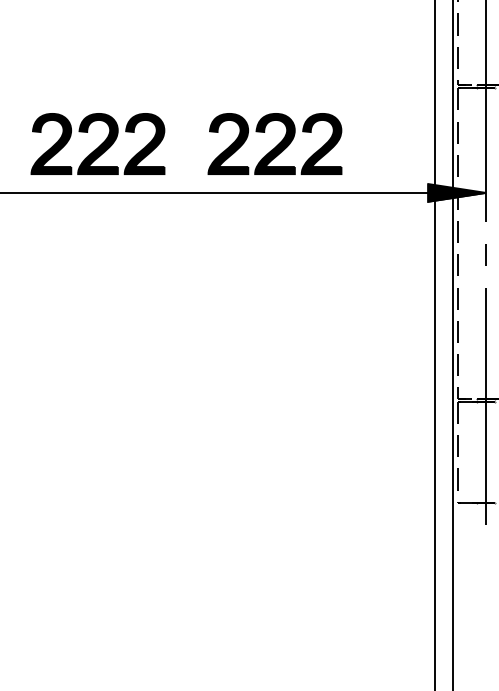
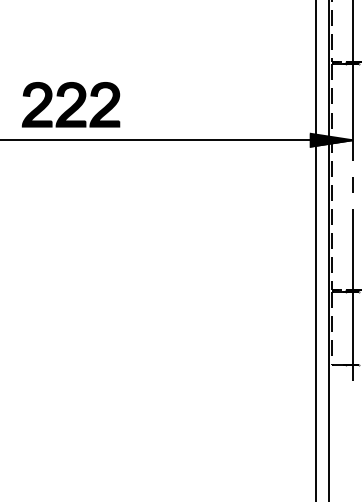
part: (274, 143) -> (199, 104), removed

